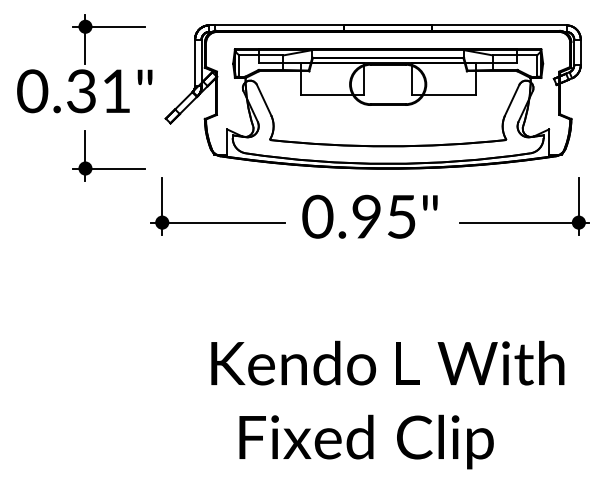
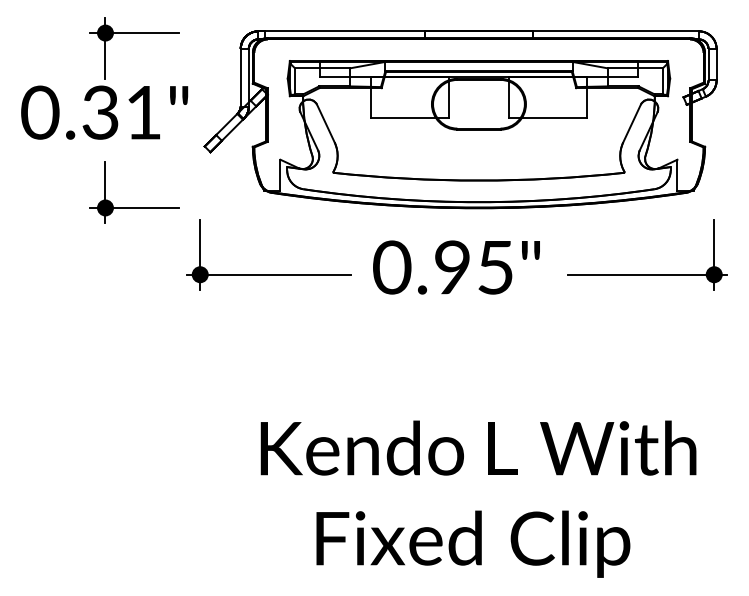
text: (366, 441) -> (473, 543), moved

